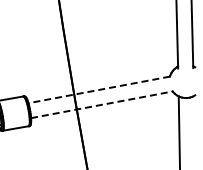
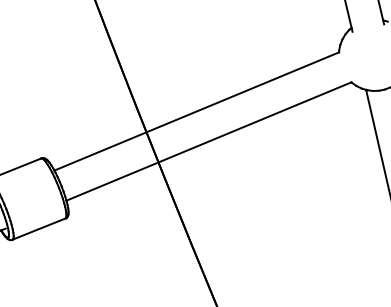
line: (98, 90) -> (195, 112), dashed -> solid
line: (102, 104) -> (210, 140), dashed -> solid

